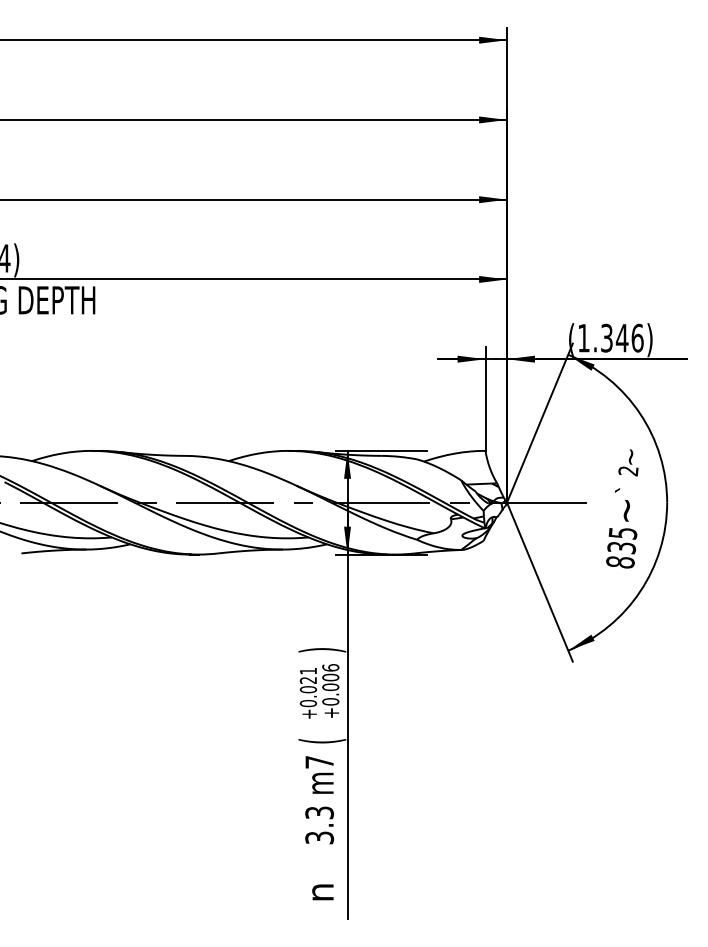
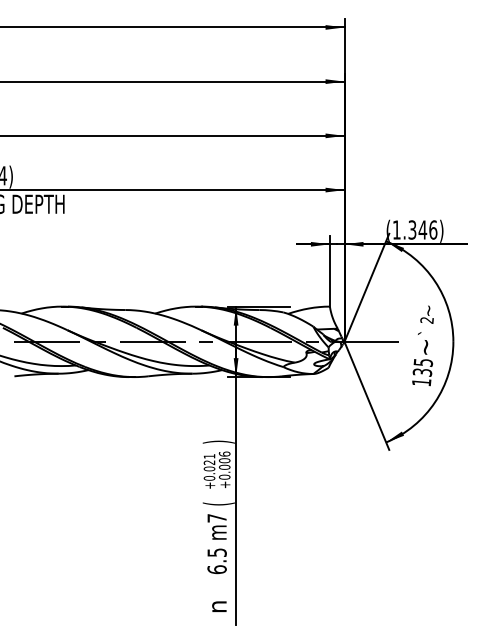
text: (620, 562) -> (421, 382), 835 -> 135
text: (318, 825) -> (216, 561), 3.3 -> 6.5

